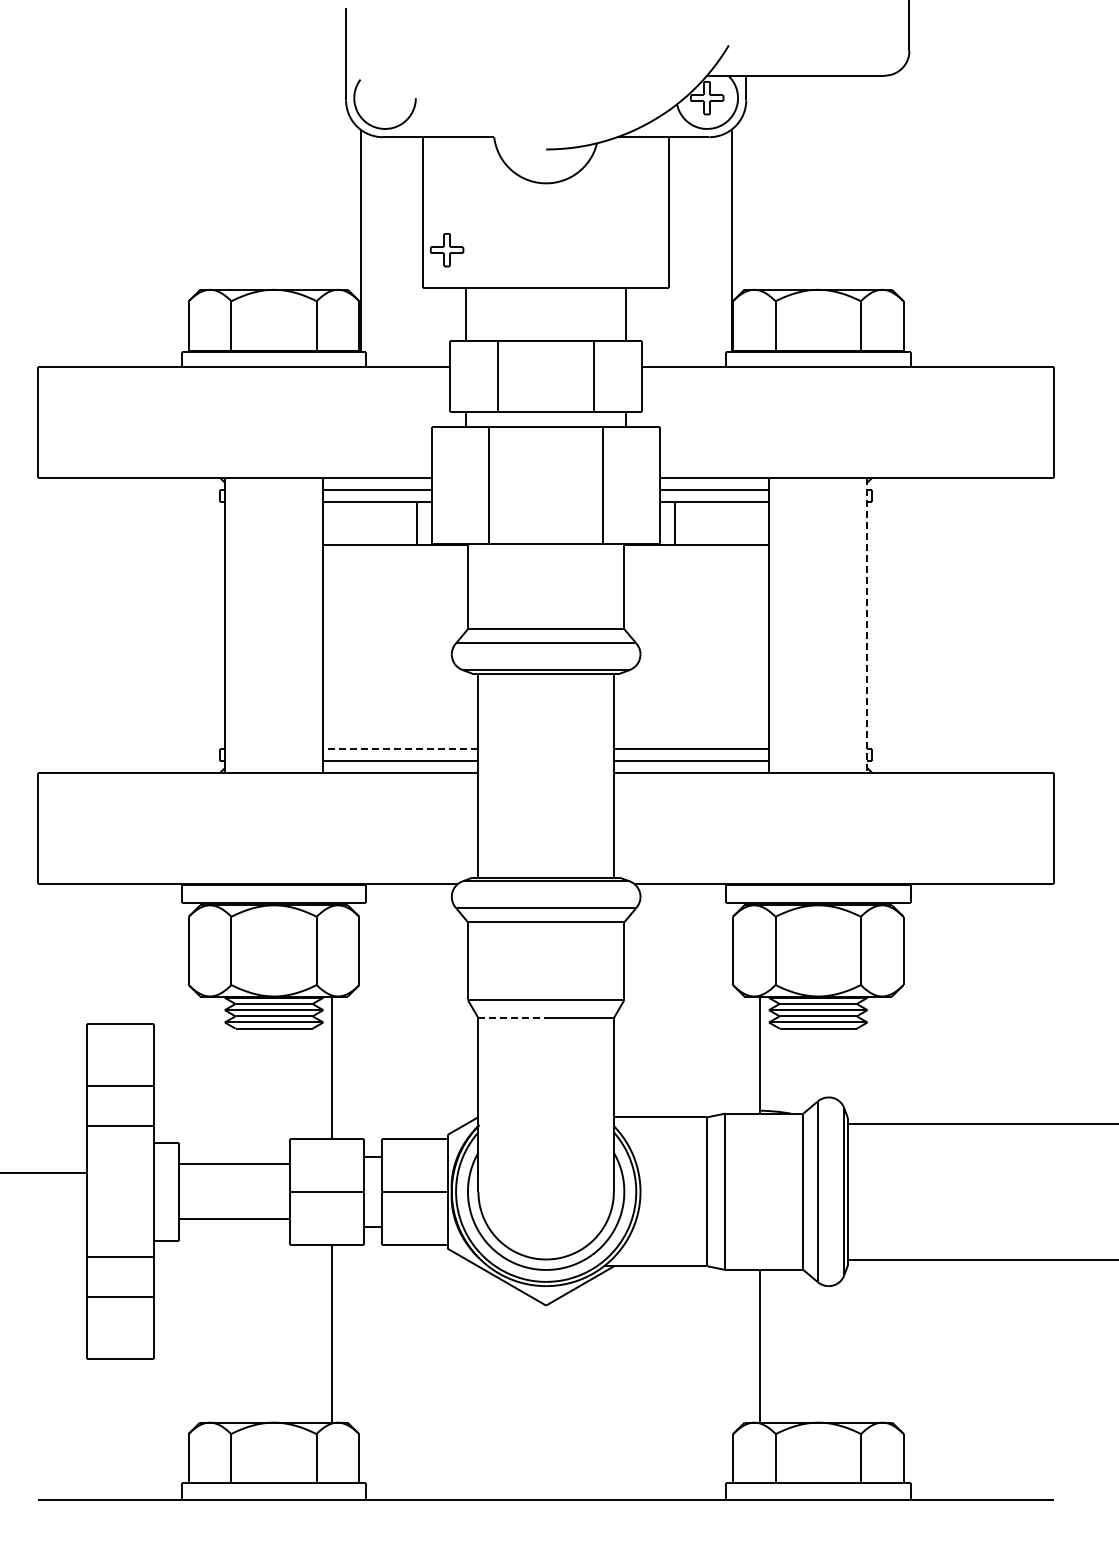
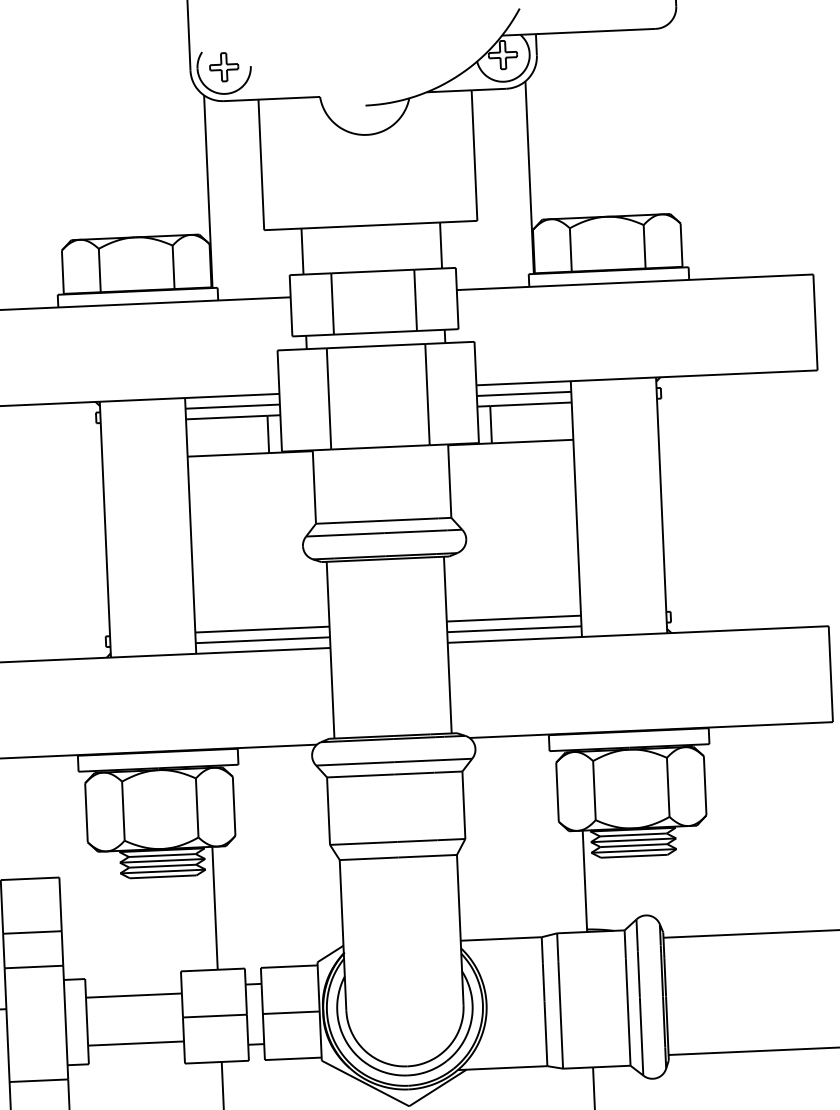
part: (446, 250) -> (223, 67), moved
line: (867, 625) -> (661, 505), dashed -> solid
line: (400, 748) -> (262, 629), dashed -> solid
line: (512, 1018) -> (369, 859), dashed -> solid

